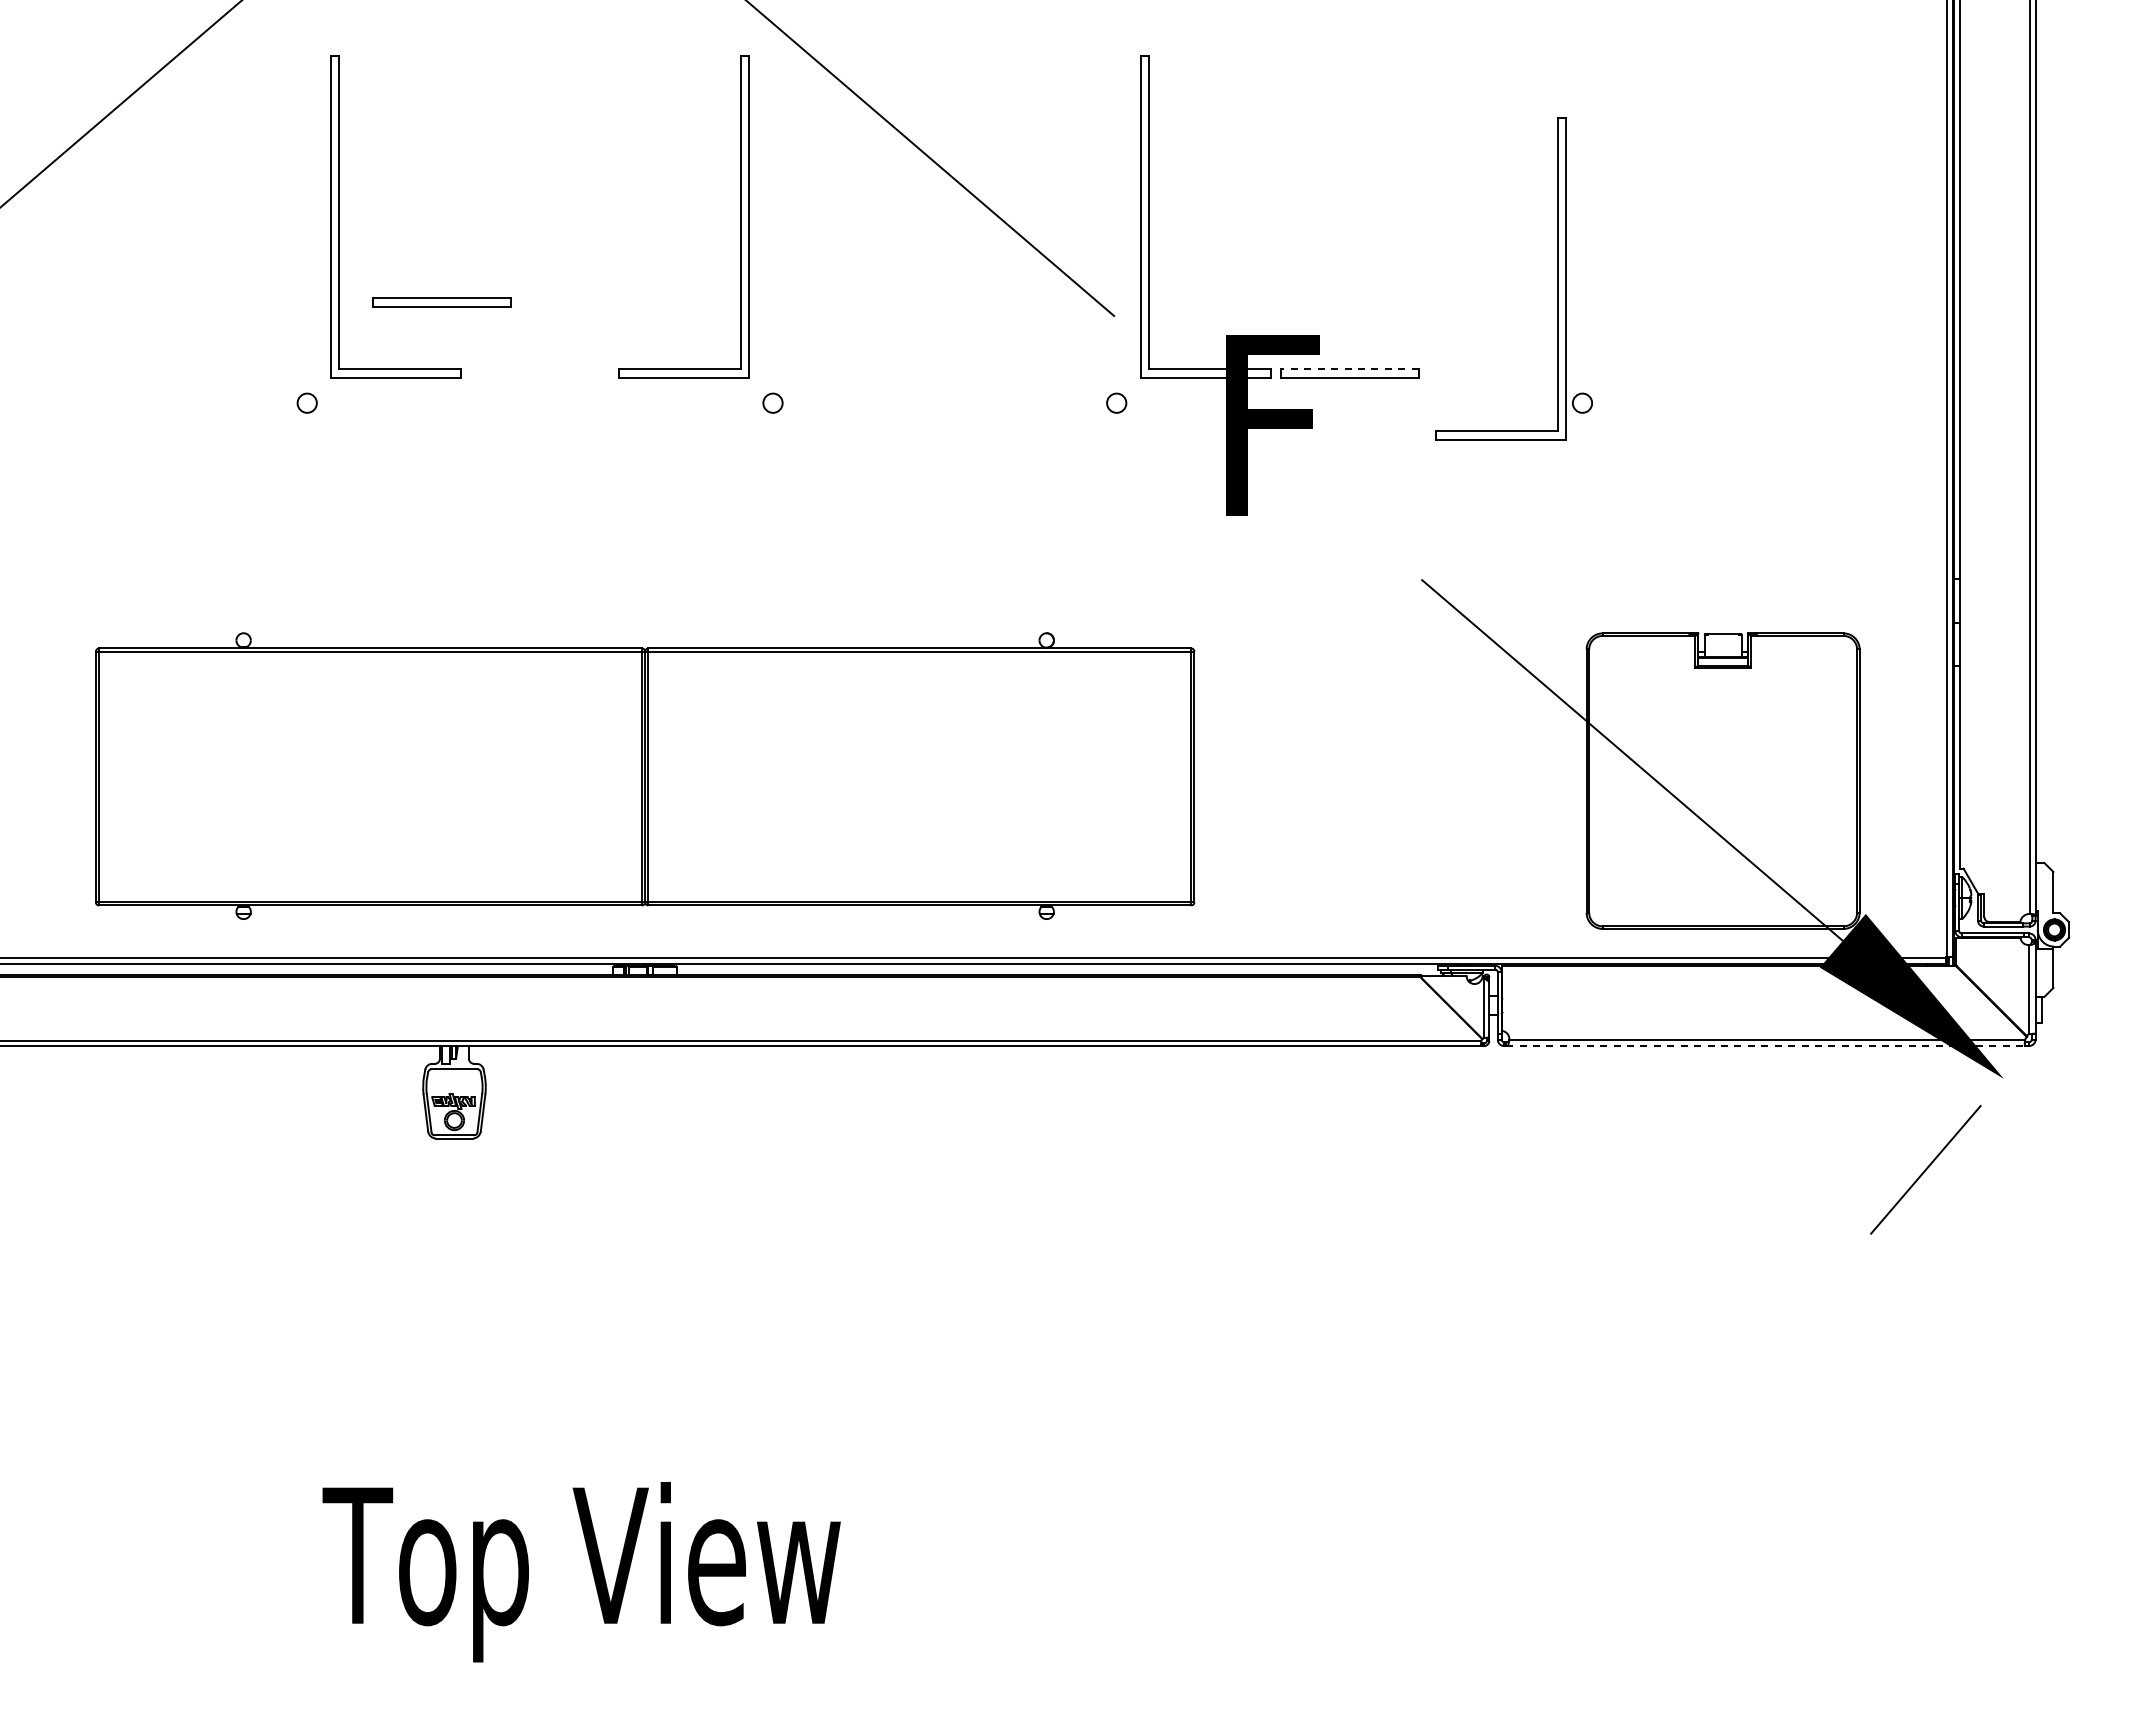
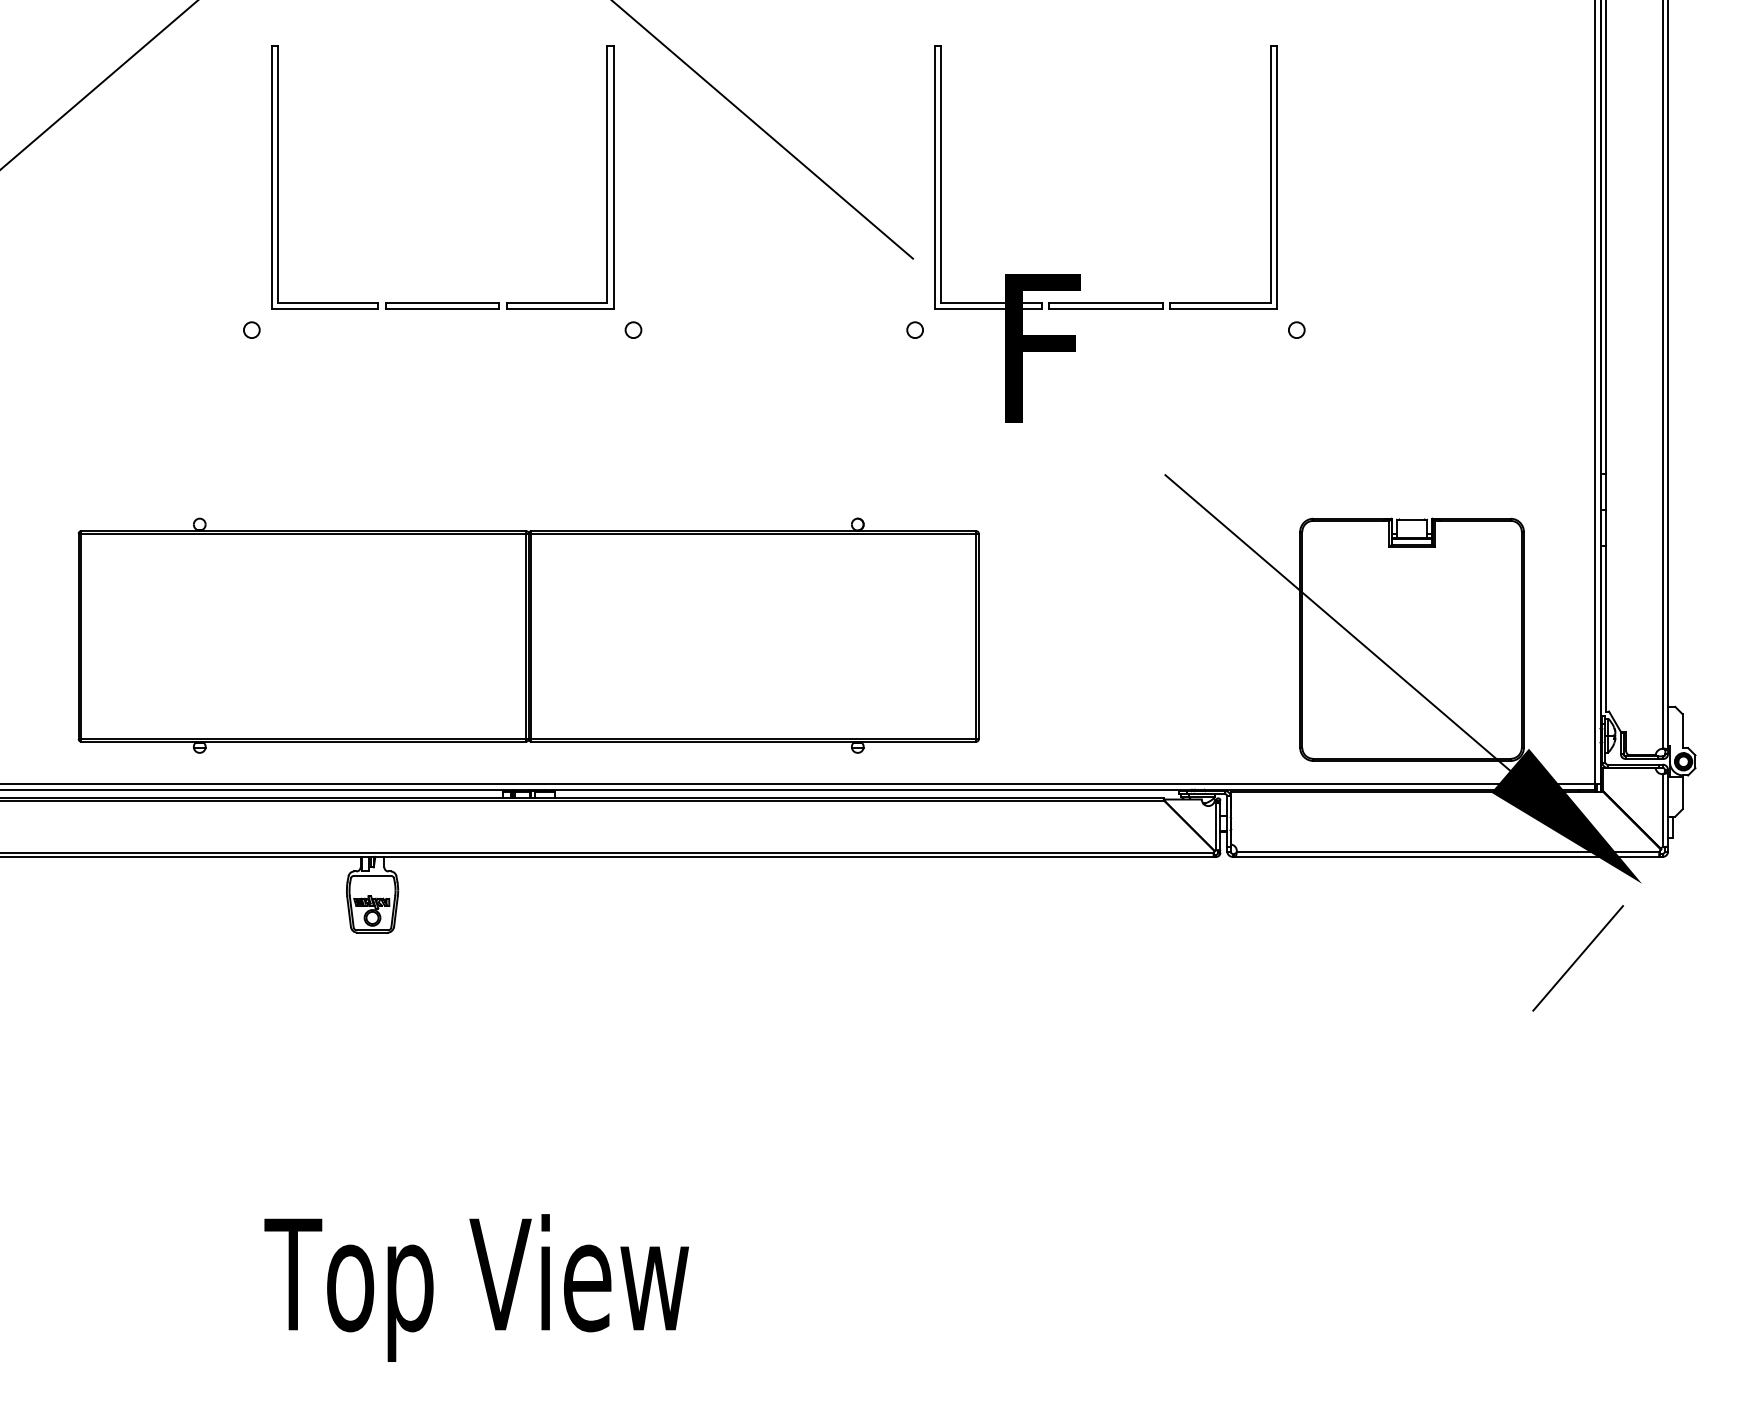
part: (1557, 278) -> (1269, 177), moved
part: (441, 302) -> (442, 305), moved
line: (1349, 369) -> (1105, 302), dashed -> solid
line: (1765, 1046) -> (1446, 857), dashed -> solid

